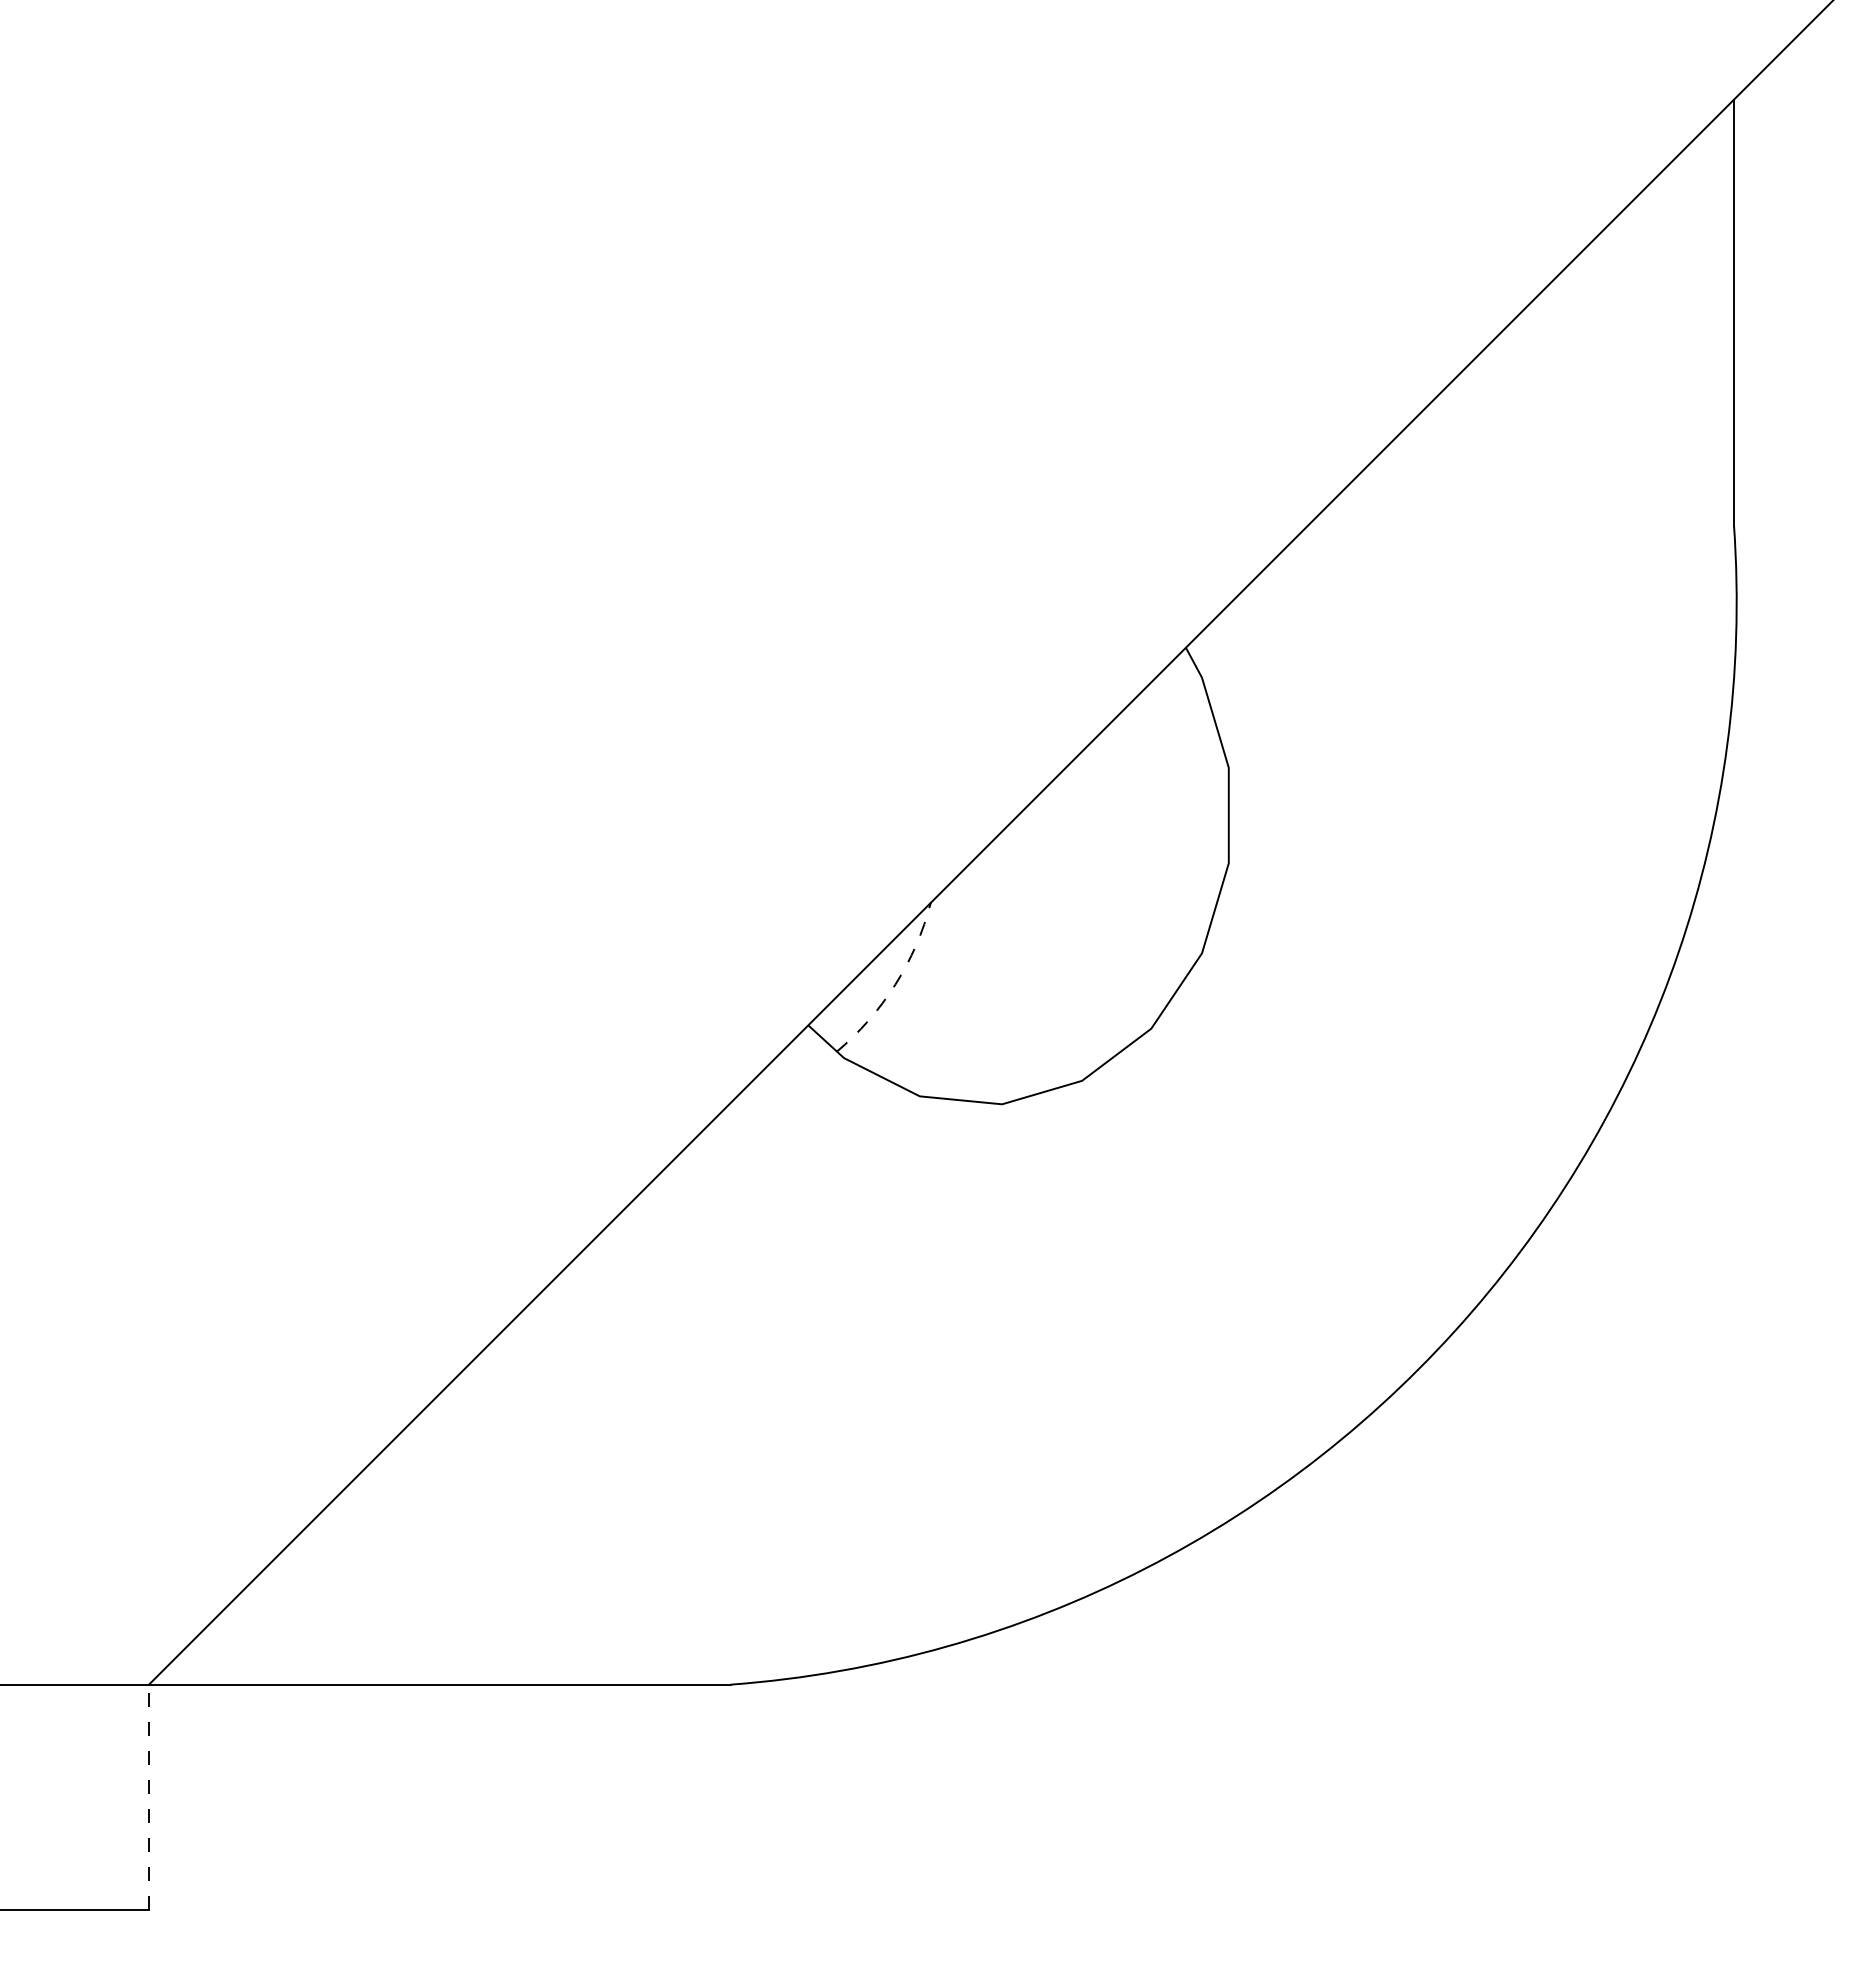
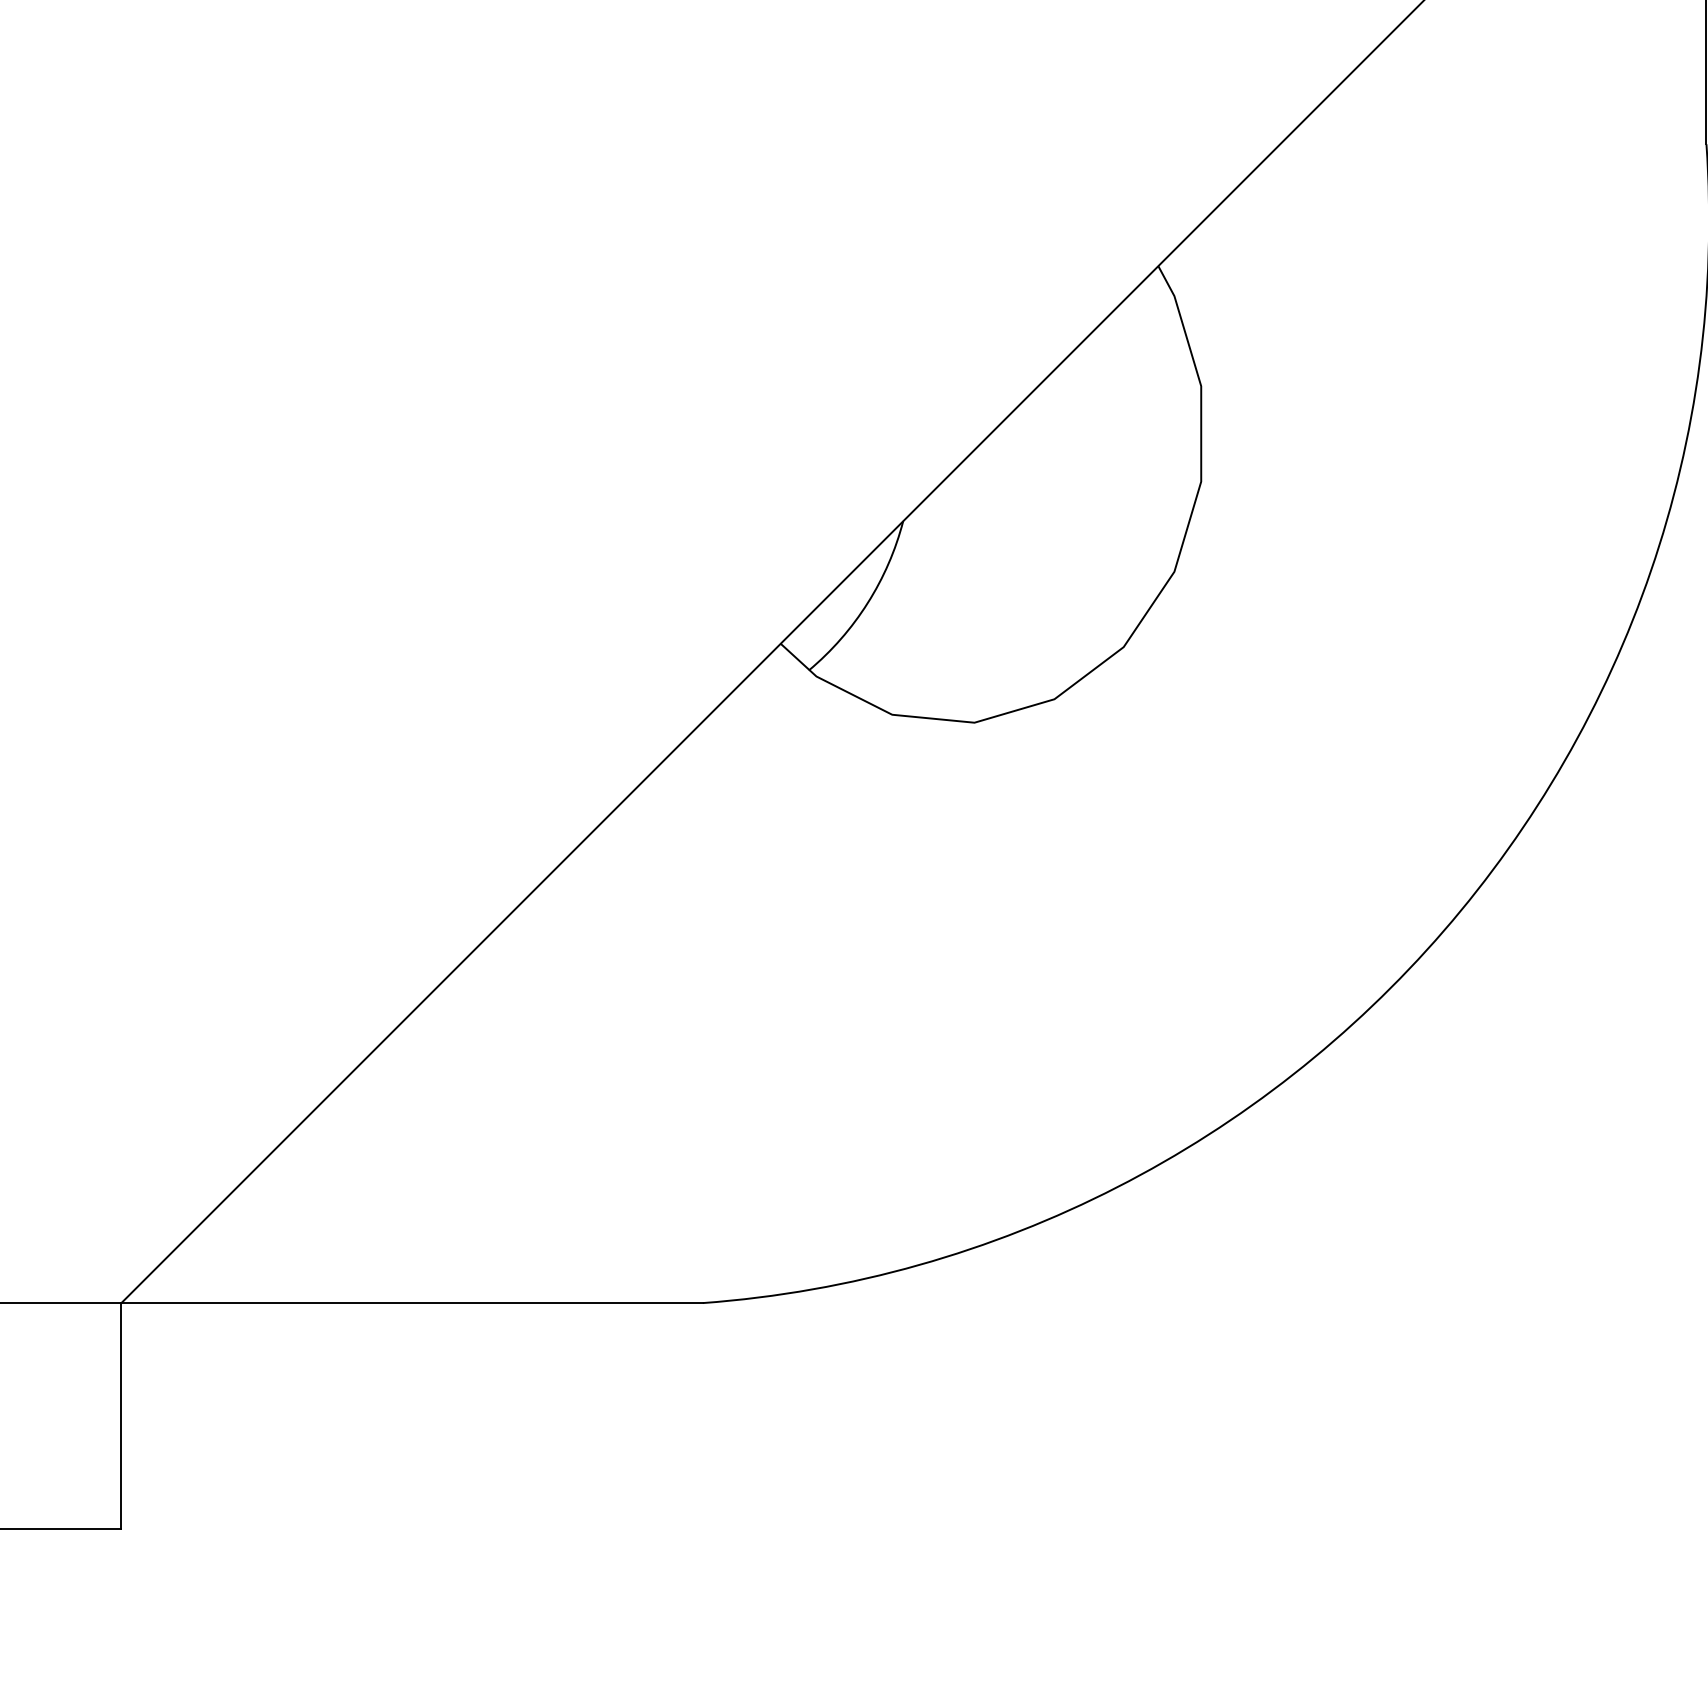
arc: (895, 984) -> (867, 602), dashed -> solid
line: (148, 1797) -> (120, 1415), dashed -> solid

